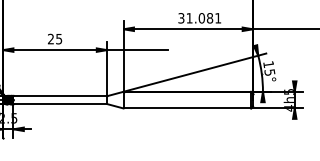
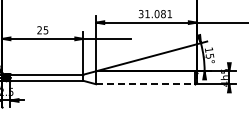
line: (186, 108) -> (145, 84), solid -> dashed

